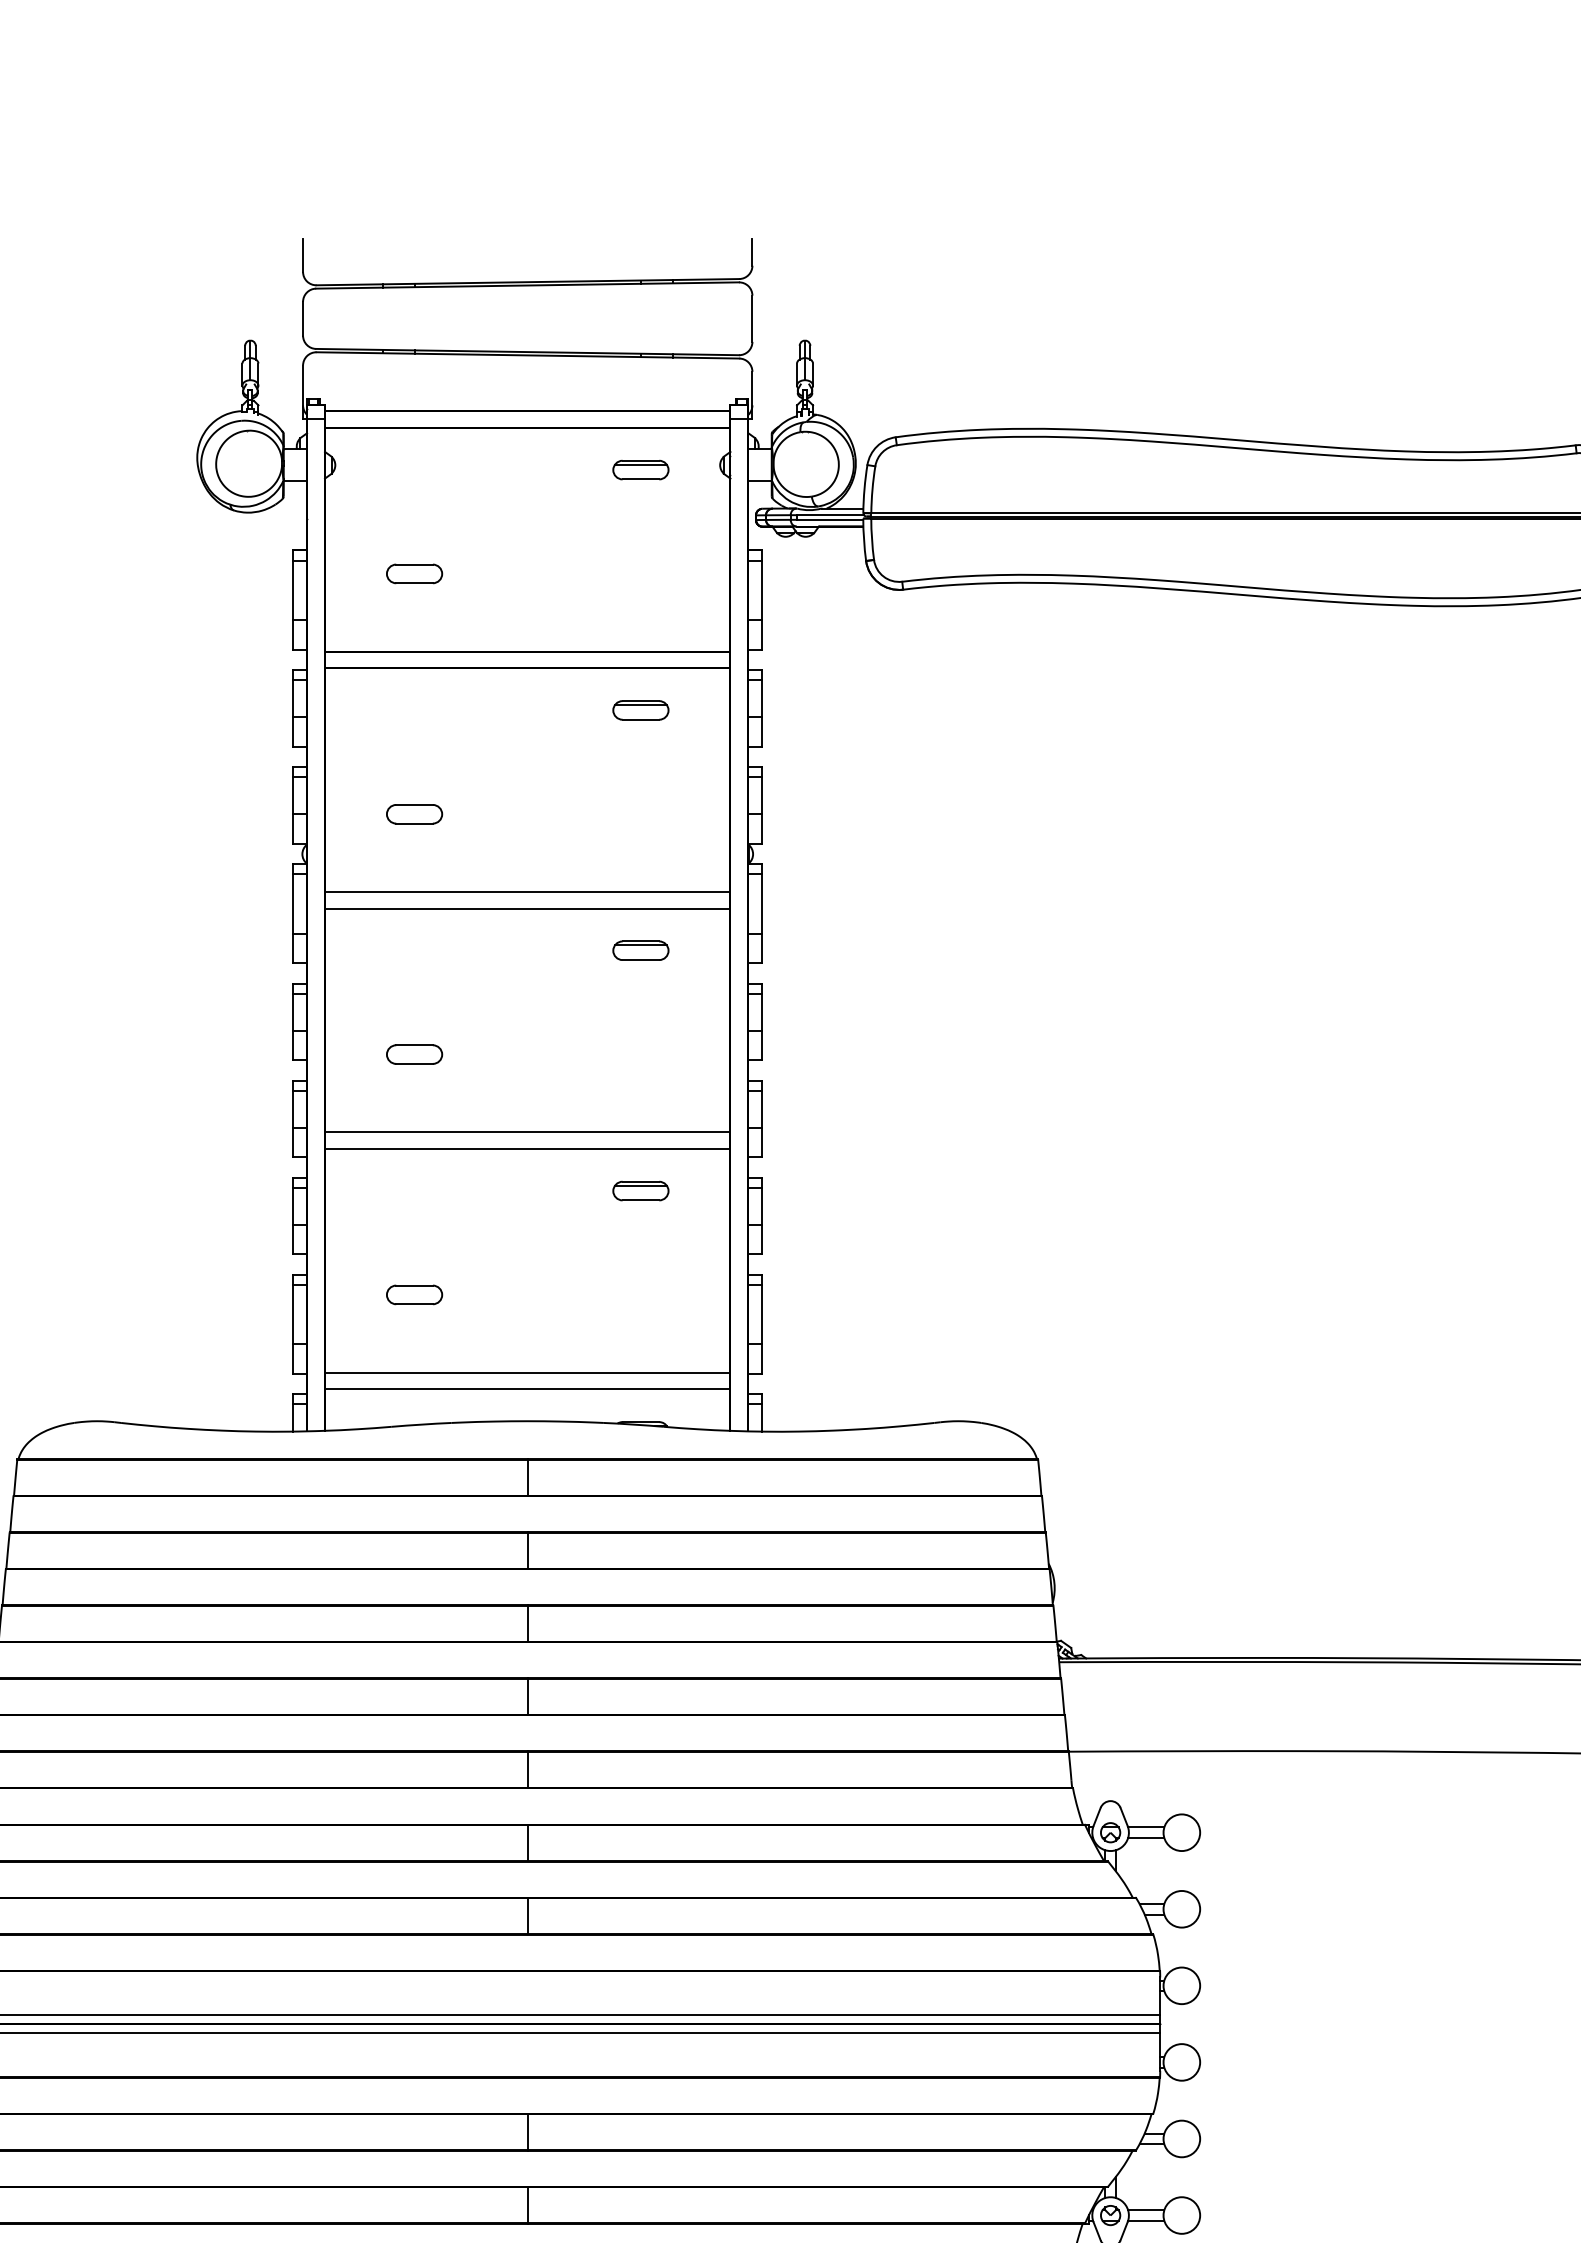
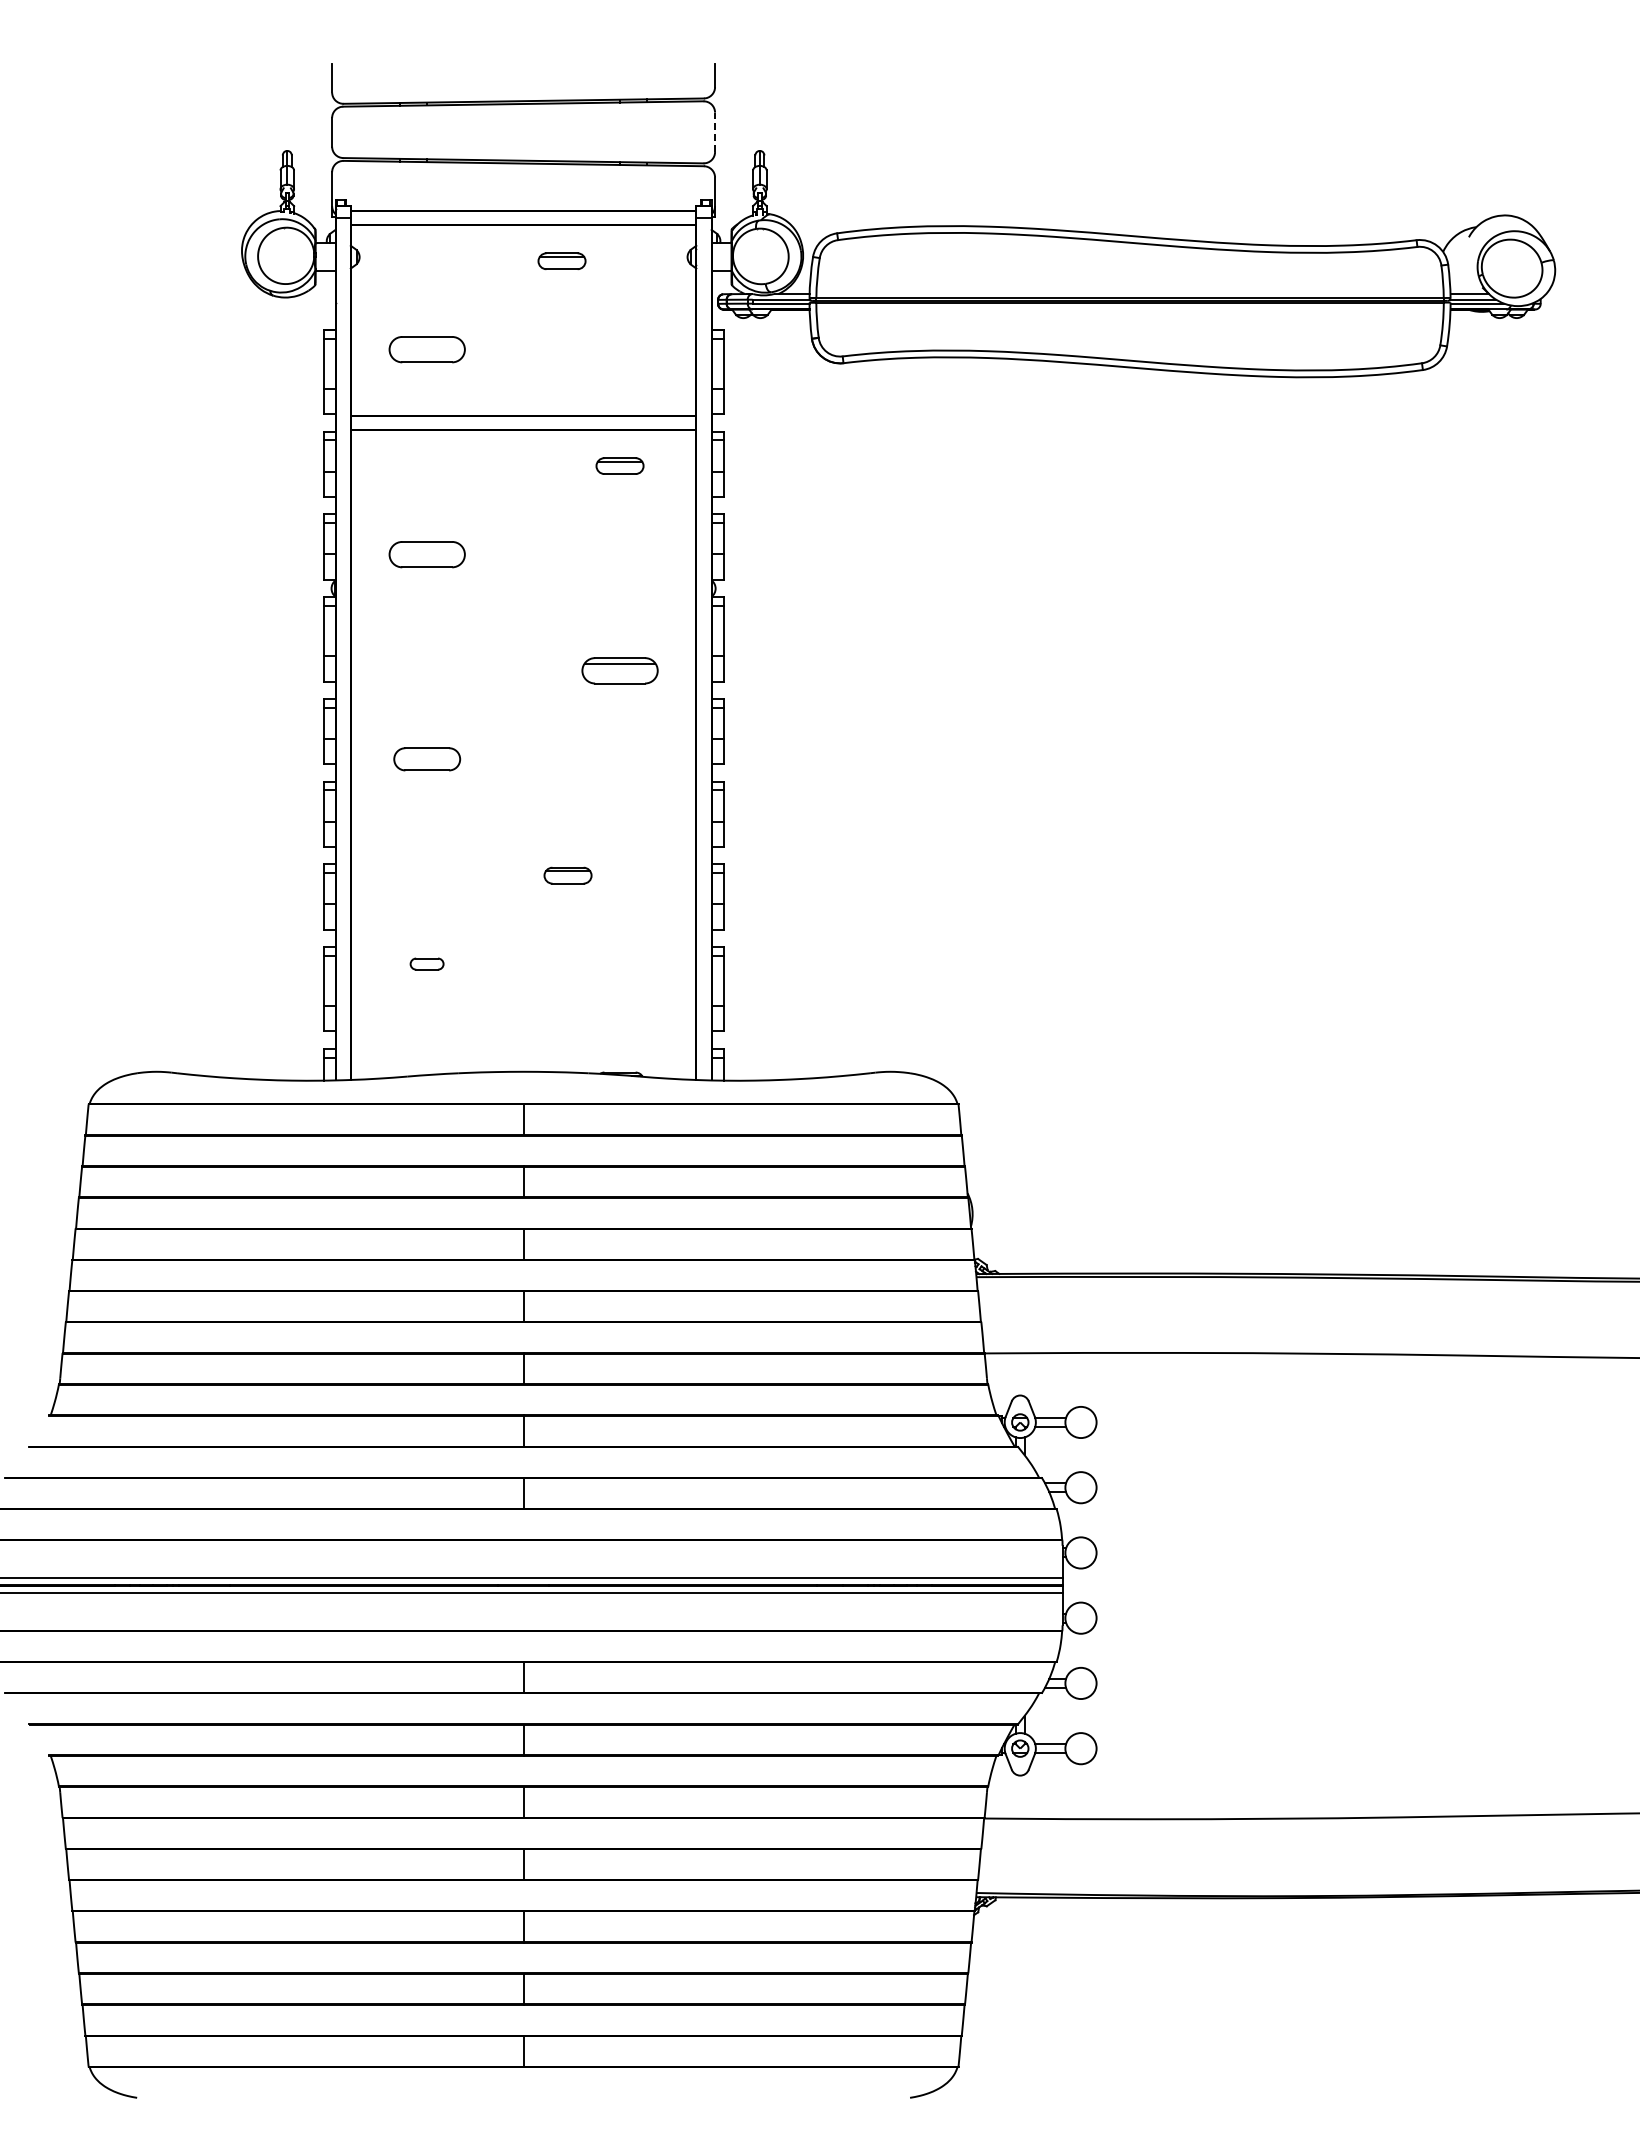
line: (752, 318) -> (715, 132), solid -> dashed
part: (640, 470) -> (561, 261), moved
part: (413, 573) -> (426, 349), size x1.6
part: (413, 814) -> (426, 554), size x1.6
line: (527, 891) -> (523, 620), removed
line: (527, 909) -> (523, 635), removed
part: (640, 950) -> (619, 670), size x1.6
part: (413, 1054) -> (426, 759), size x1.4
line: (527, 1132) -> (523, 825), removed
line: (527, 1148) -> (523, 839), removed
part: (640, 1190) -> (567, 875), moved
part: (413, 1294) -> (426, 963), size x0.7
line: (527, 1372) -> (523, 1030), removed
line: (527, 1389) -> (523, 1044), removed

